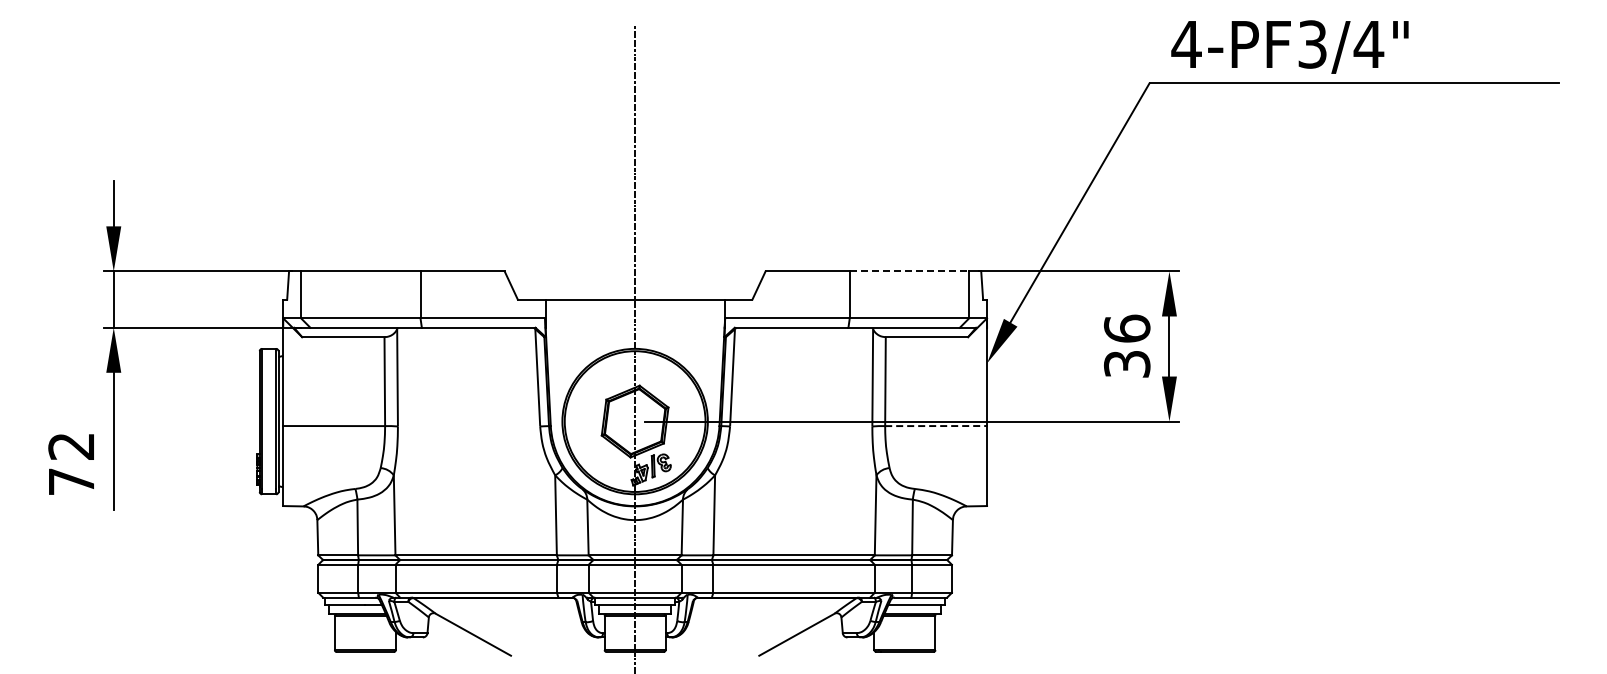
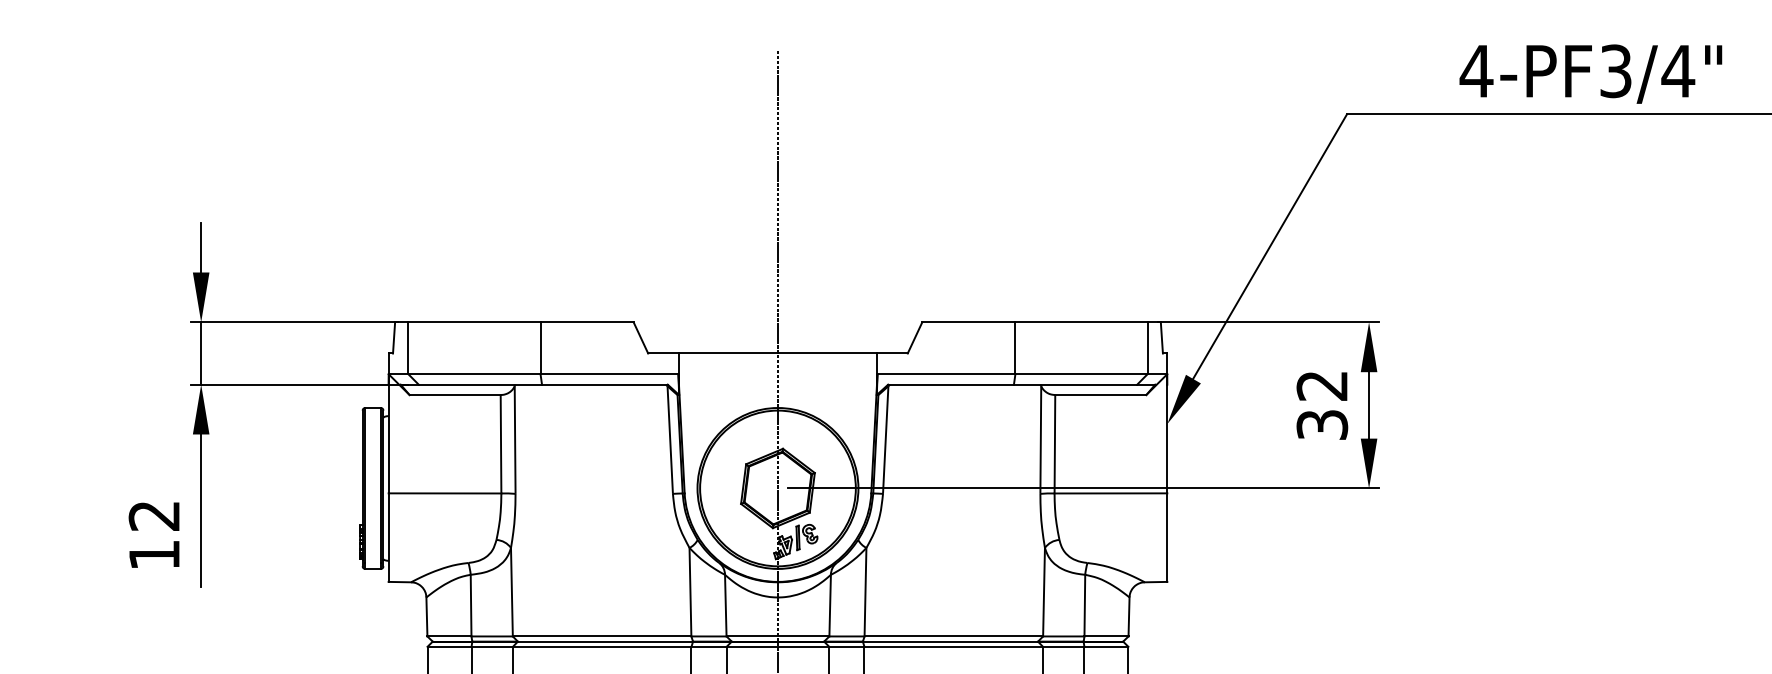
text: (1289, 46) -> (1590, 73), moved
line: (909, 271) -> (1081, 322), dashed -> solid
text: (1127, 328) -> (1322, 385), 36 -> 32
line: (936, 426) -> (1111, 493), dashed -> solid
text: (71, 481) -> (154, 554), 72 -> 12

